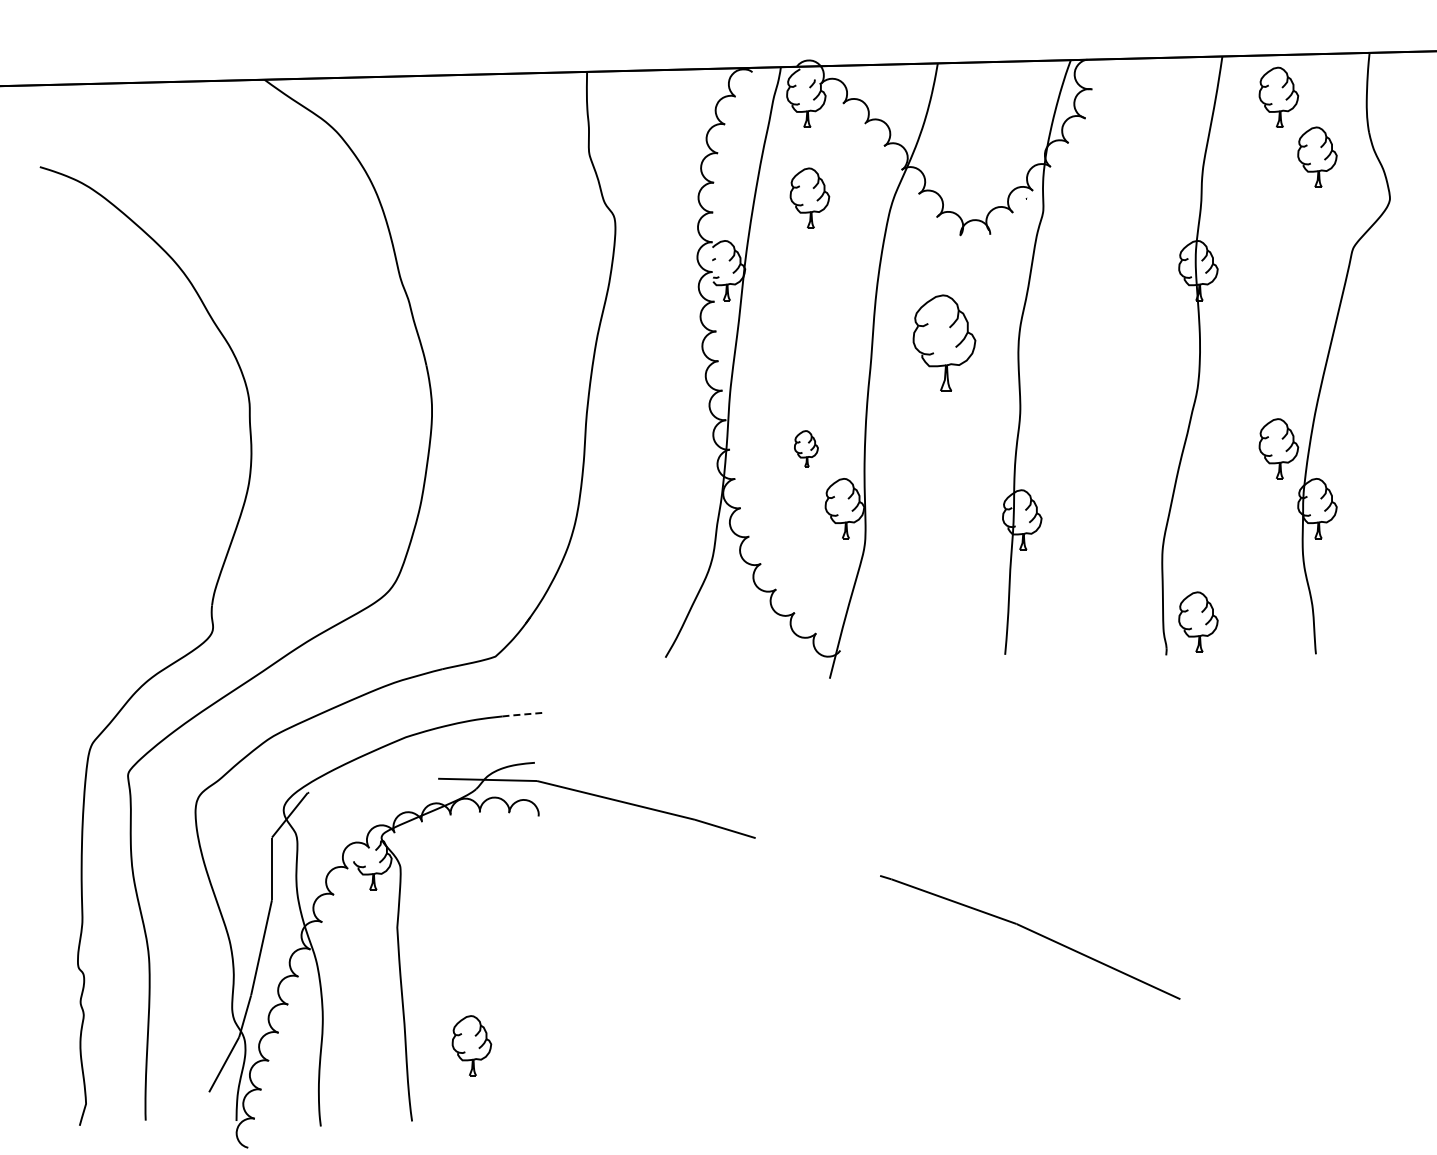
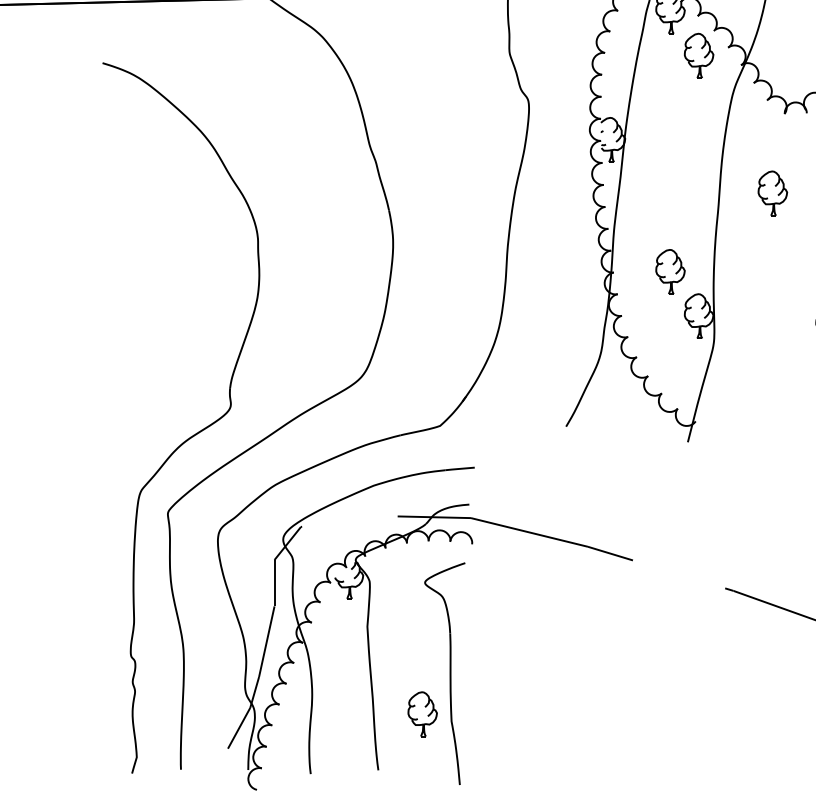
part: (809, 197) -> (698, 55), moved
part: (944, 342) -> (772, 193), size x0.62
part: (806, 448) -> (670, 271), size x1.67
line: (521, 714) -> (459, 468), dashed -> solid
part: (508, 991) -> (449, 674), added

